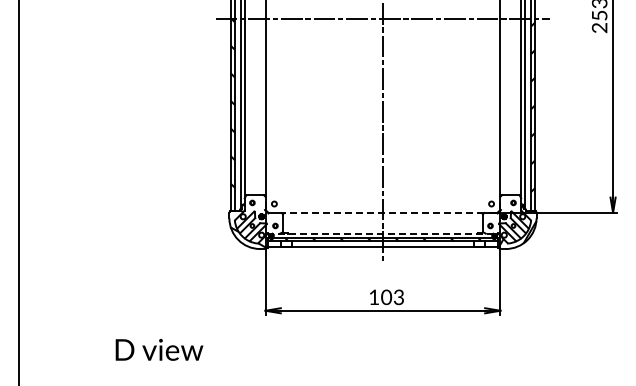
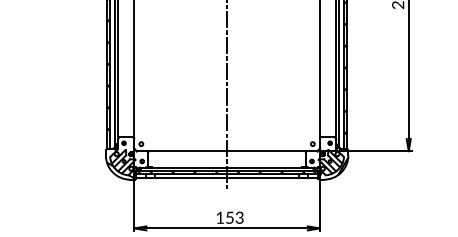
line: (382, 212) -> (226, 150), dashed -> solid
line: (382, 233) -> (226, 167), dashed -> solid
text: (386, 297) -> (229, 217), 103 -> 153

